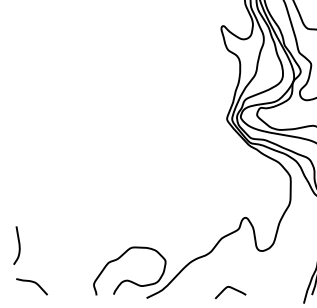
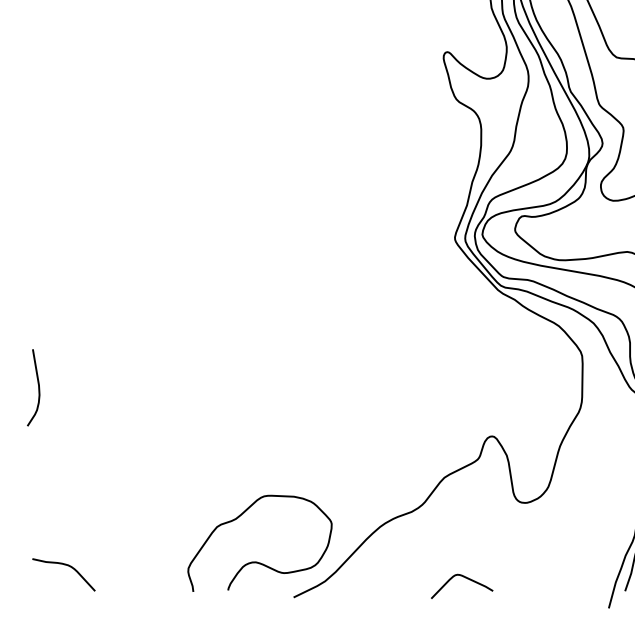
curve: (18, 245) -> (36, 387), moved

